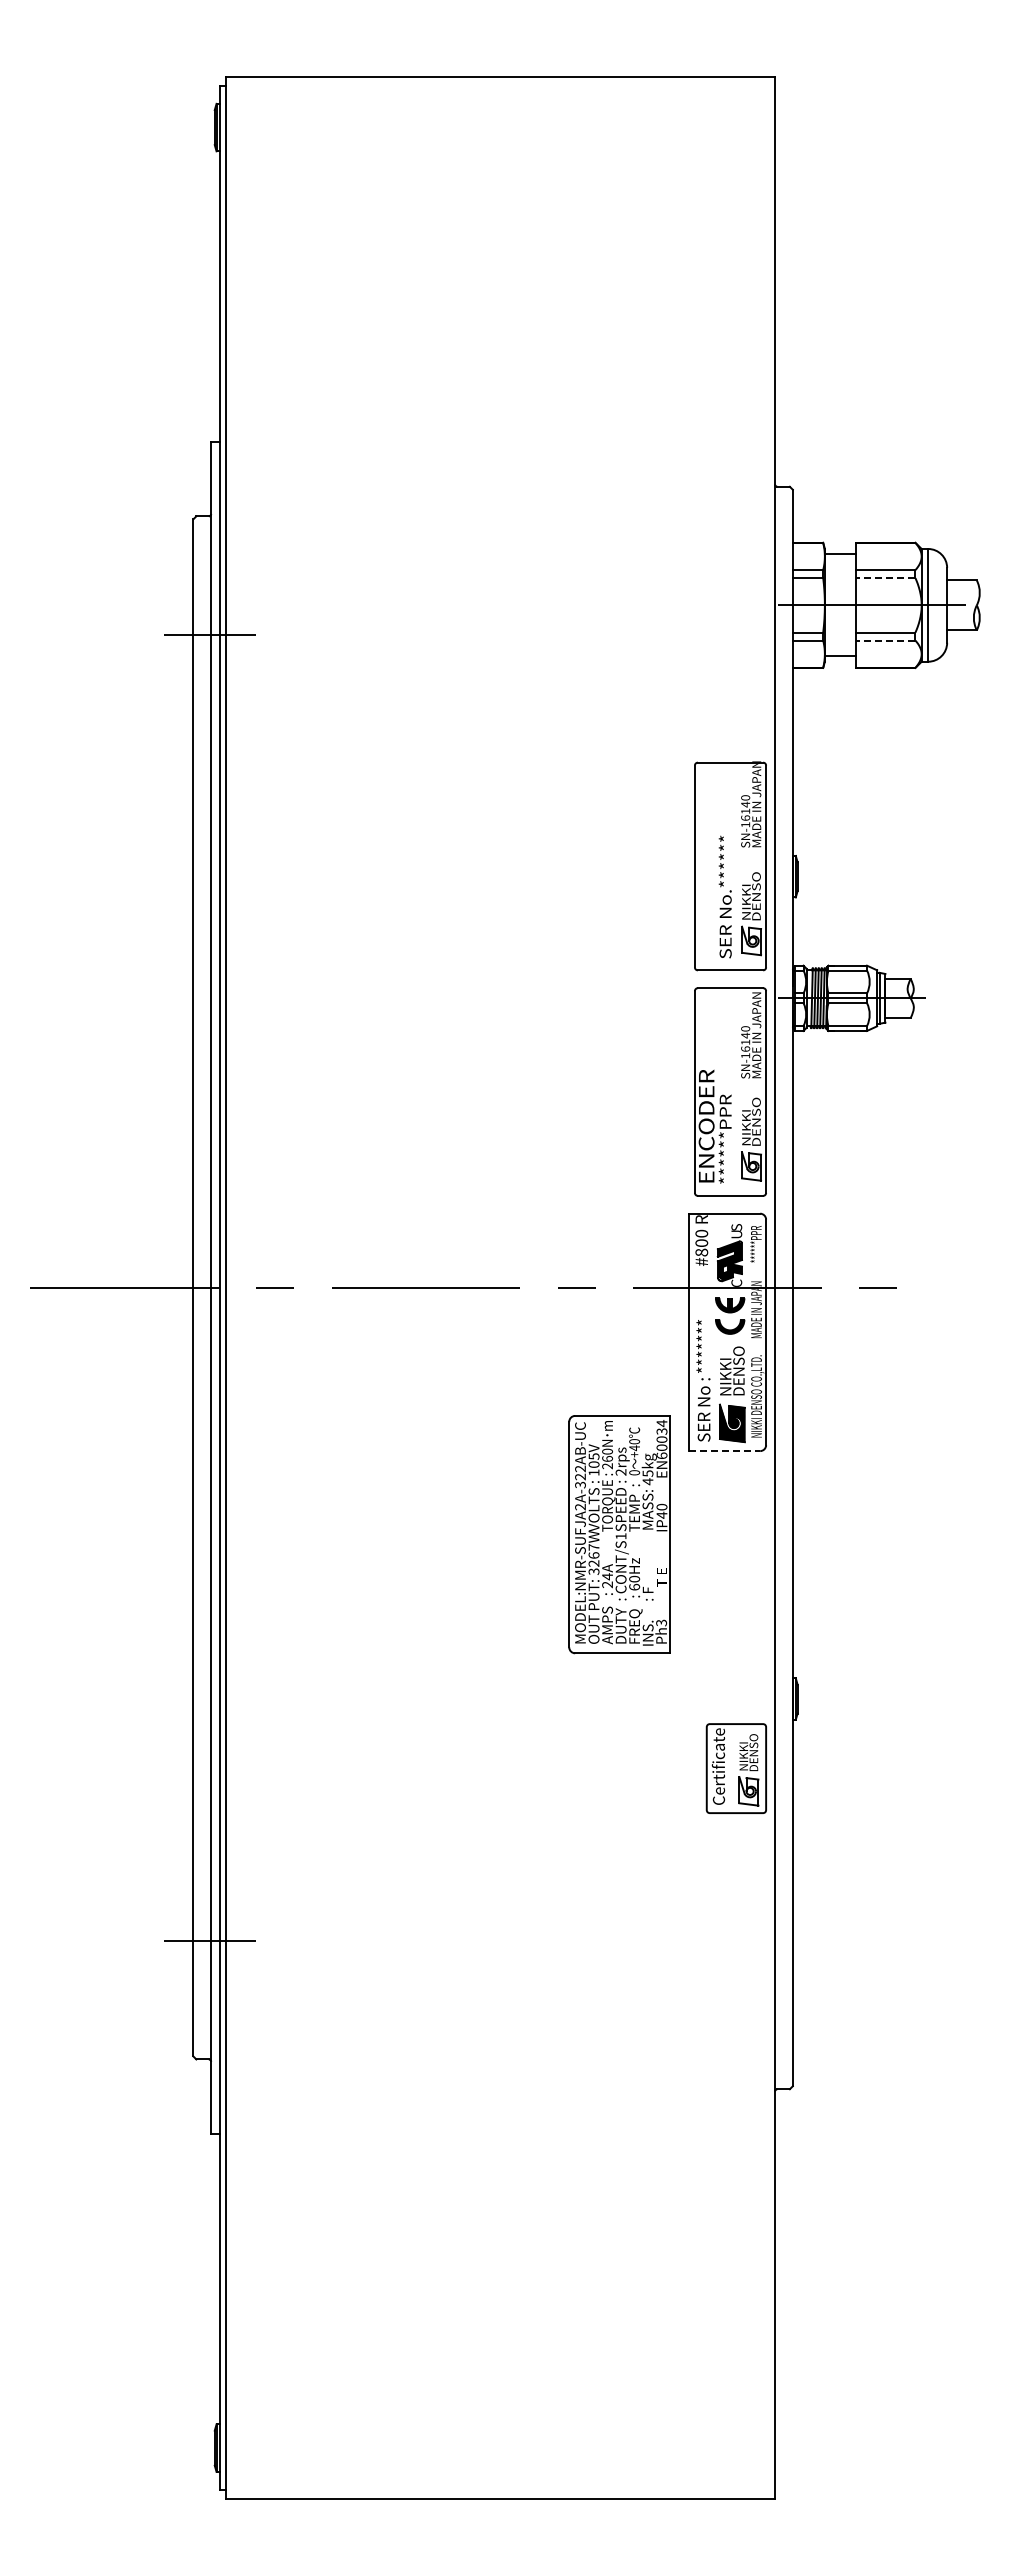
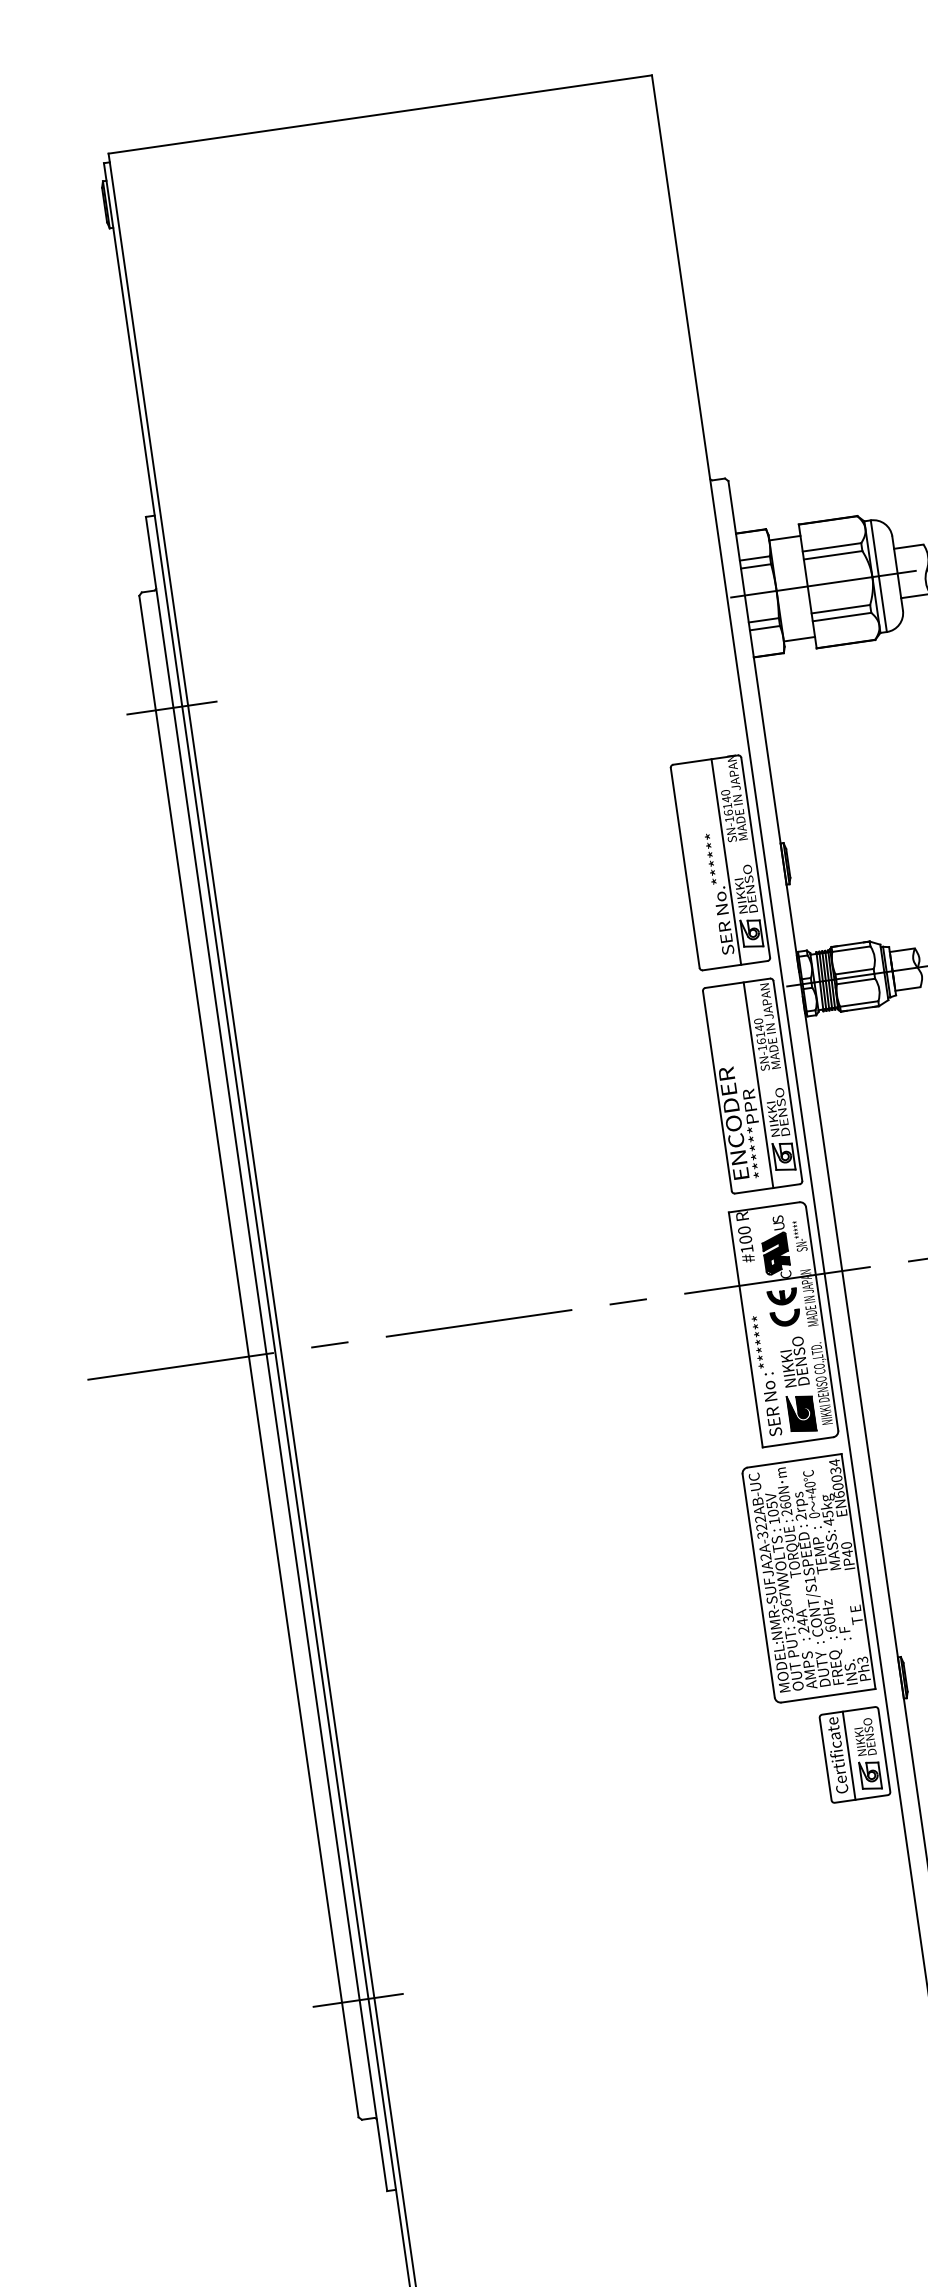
line: (885, 578) -> (832, 555), dashed -> solid
line: (885, 640) -> (841, 617), dashed -> solid
line: (736, 866) -> (726, 862), added
line: (736, 1091) -> (758, 1084), added
text: (755, 1244) -> (799, 1233), ******PPR -> SN-*****
text: (701, 1252) -> (746, 1249), #800 -> #100
line: (724, 1451) -> (797, 1442), dashed -> solid
part: (619, 1534) -> (808, 1578), moved
line: (730, 1768) -> (849, 1755), added

